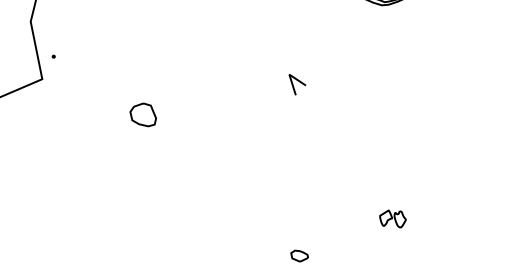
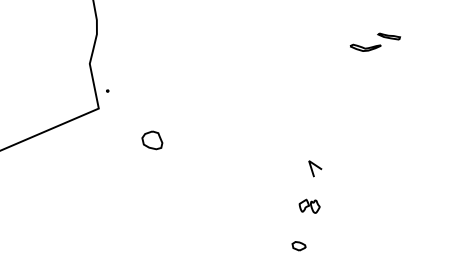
line: (297, 81) -> (315, 166), moved
part: (143, 115) -> (152, 140), moved
part: (392, 217) -> (309, 205), moved

